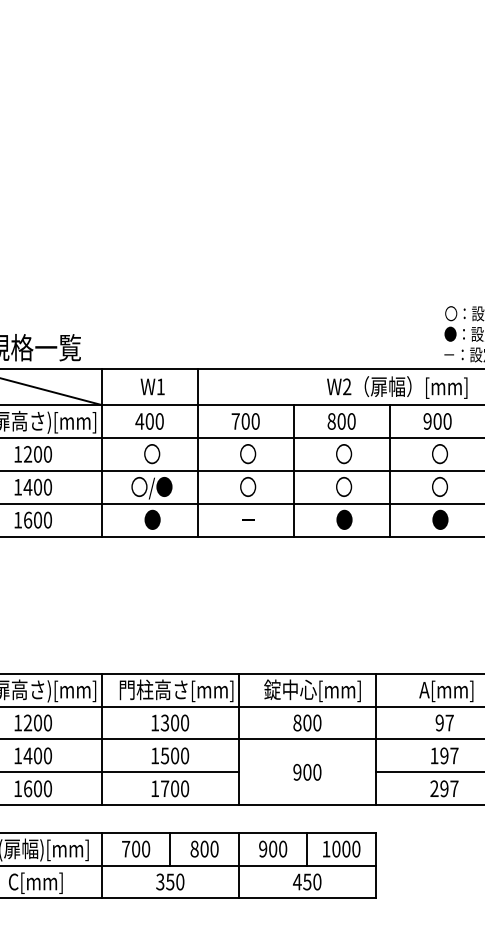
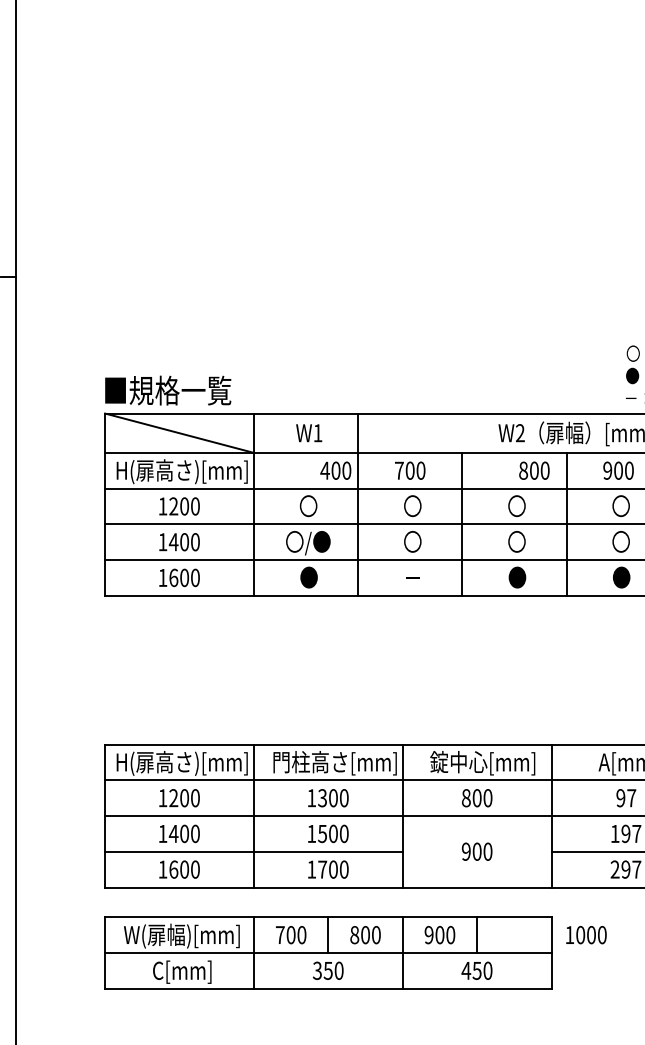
text: (149, 421) -> (335, 470), moved
text: (341, 421) -> (534, 470), moved
text: (341, 849) -> (586, 935), moved

